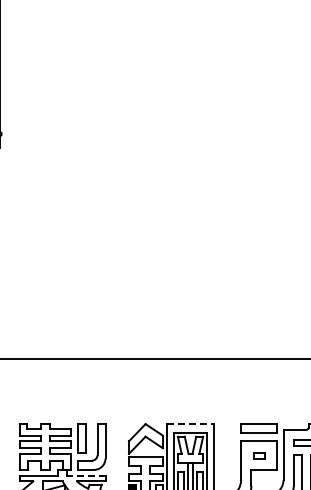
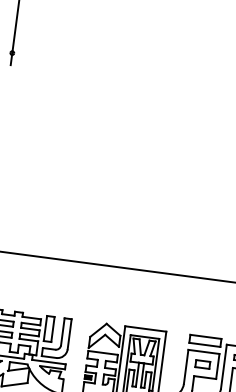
line: (190, 424) -> (145, 329), dashed -> solid
part: (259, 455) -> (202, 364), size x1.43
line: (85, 475) -> (48, 361), dashed -> solid

